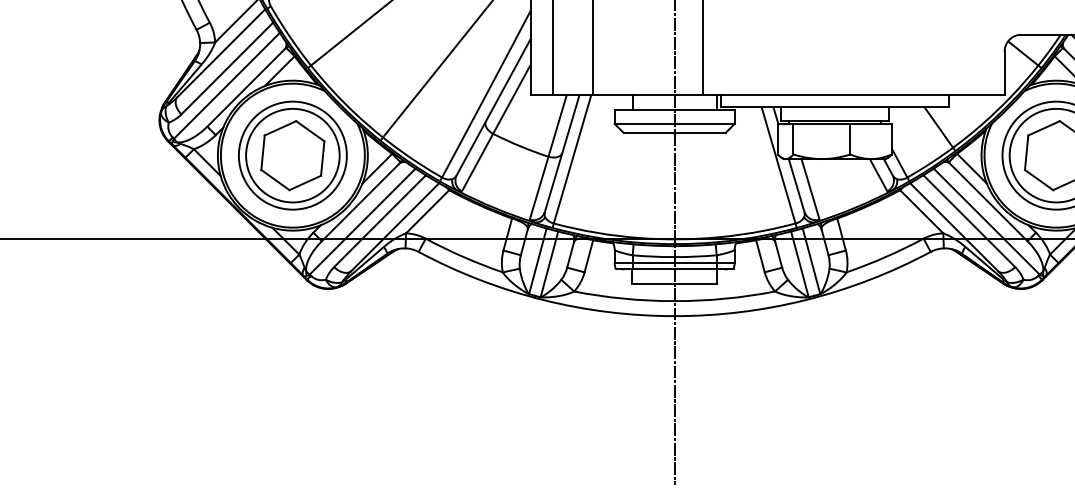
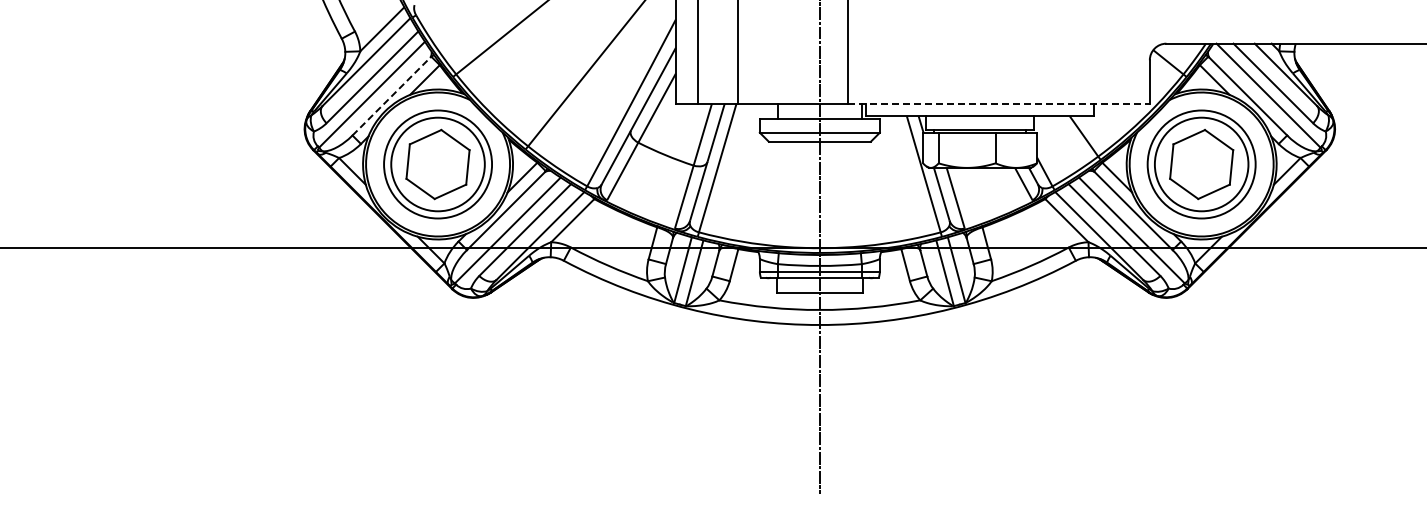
line: (246, 87) -> (391, 96), solid -> dashed
line: (854, 94) -> (999, 103), solid -> dashed

